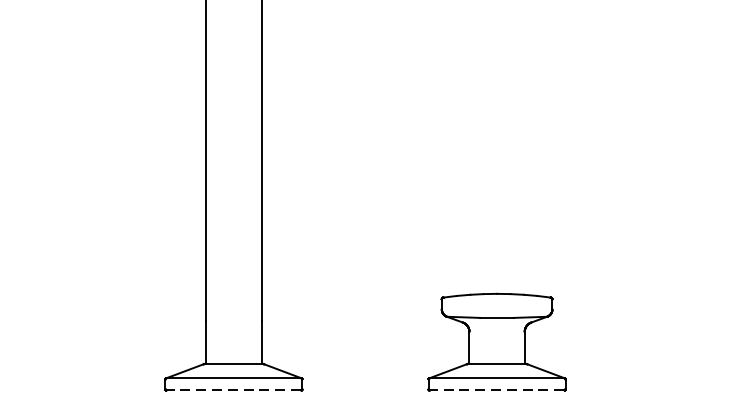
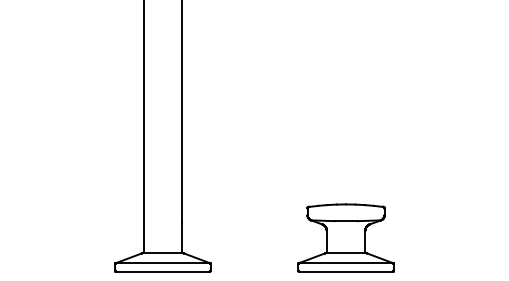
line: (233, 390) -> (162, 271), dashed -> solid
line: (497, 390) -> (346, 271), dashed -> solid

